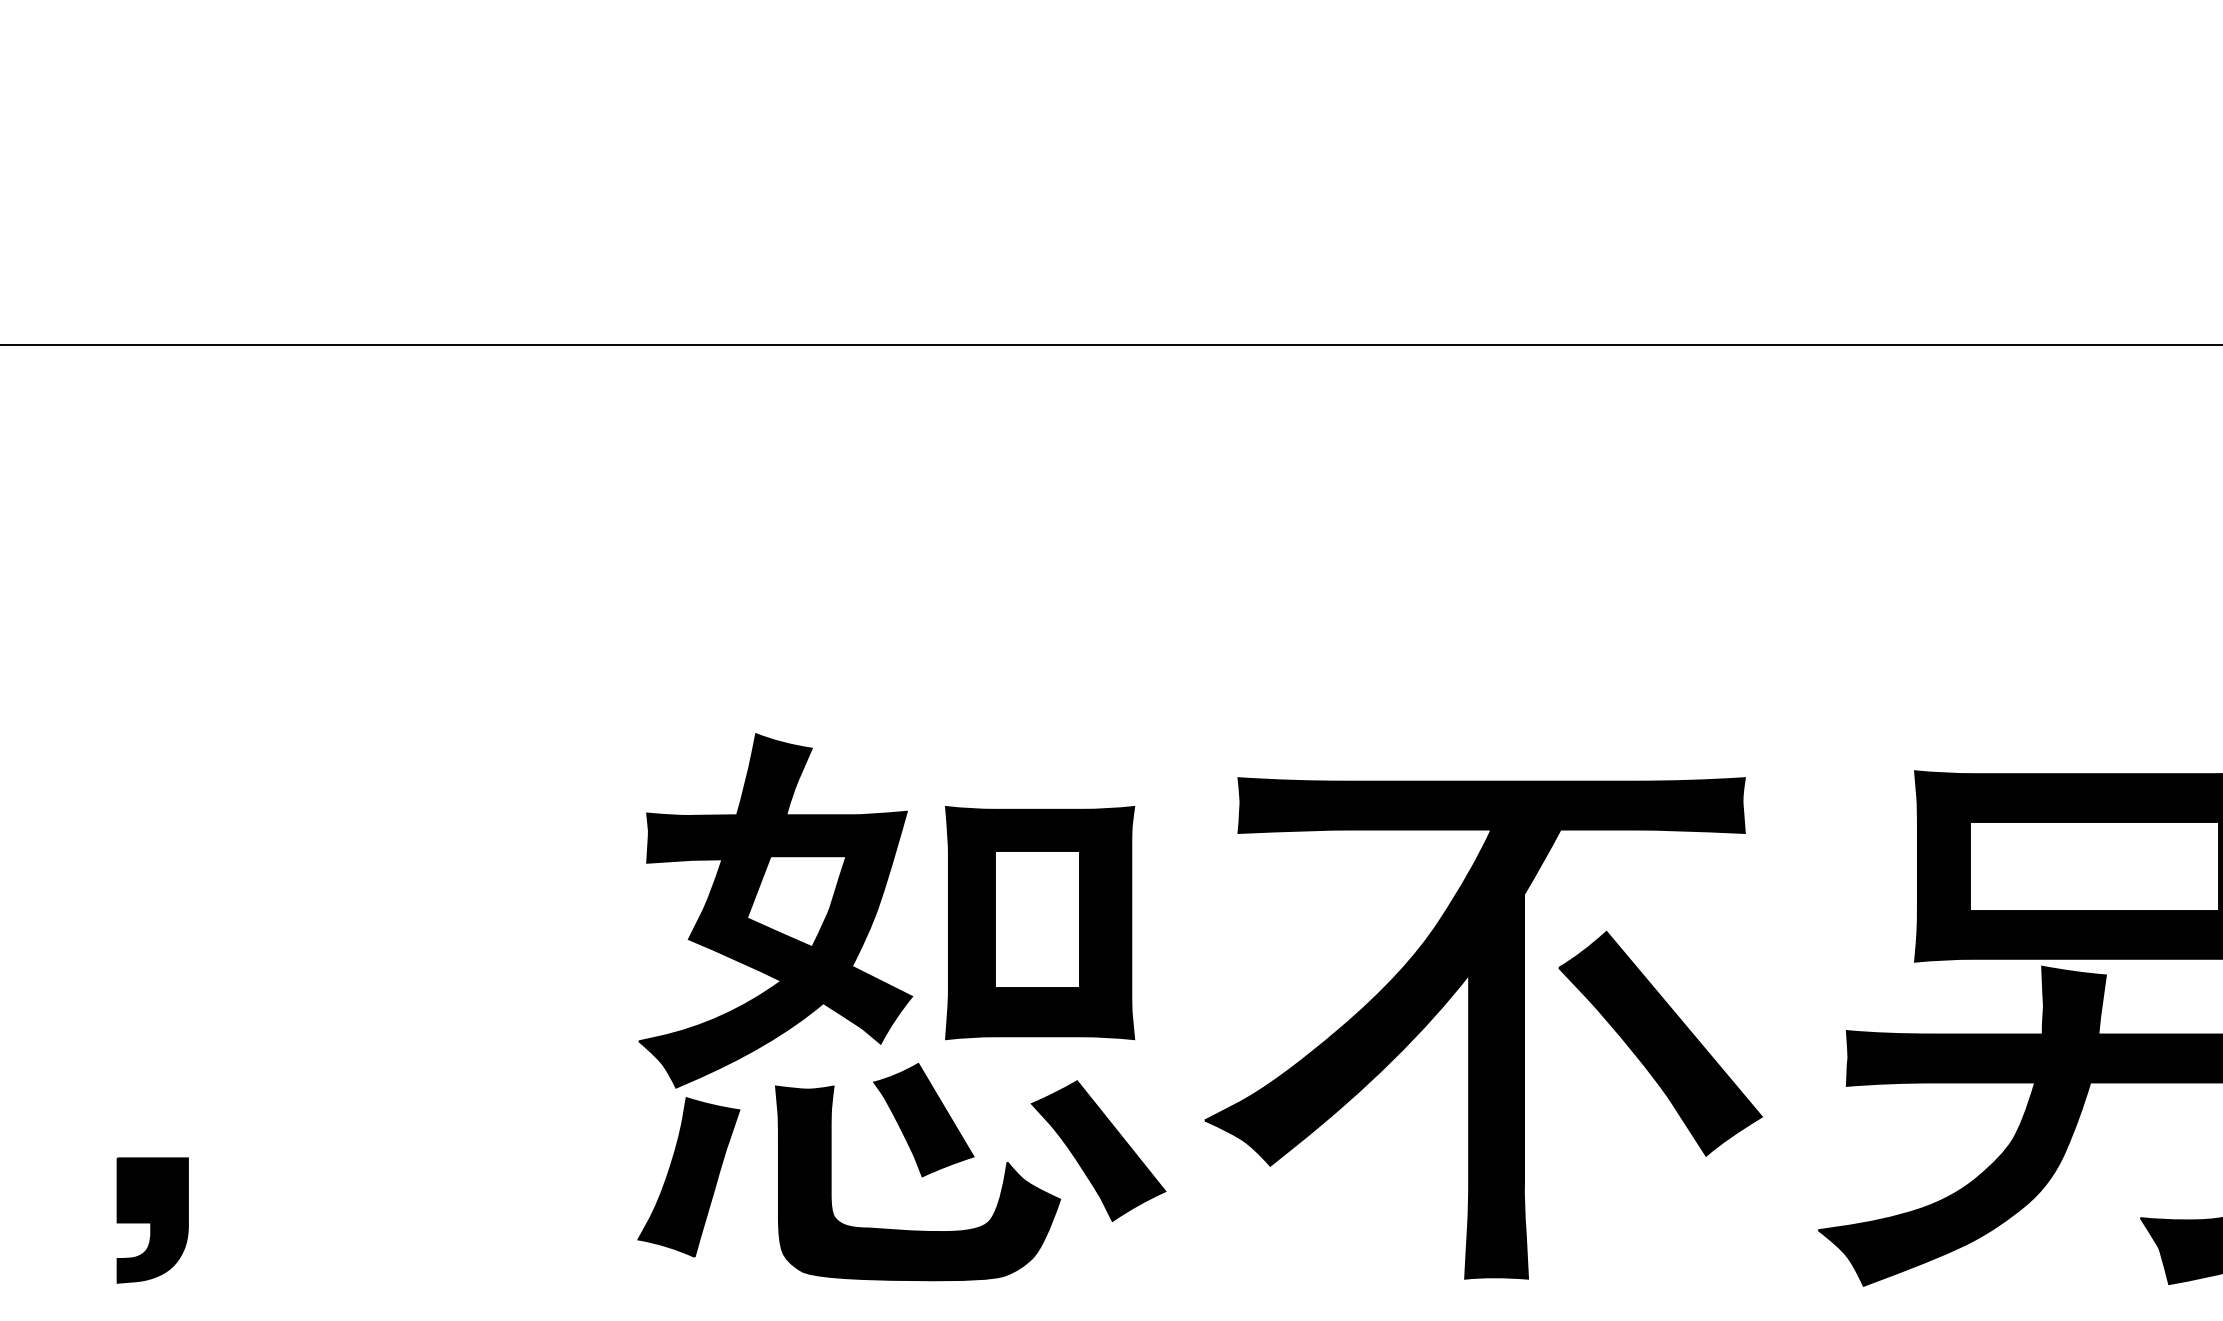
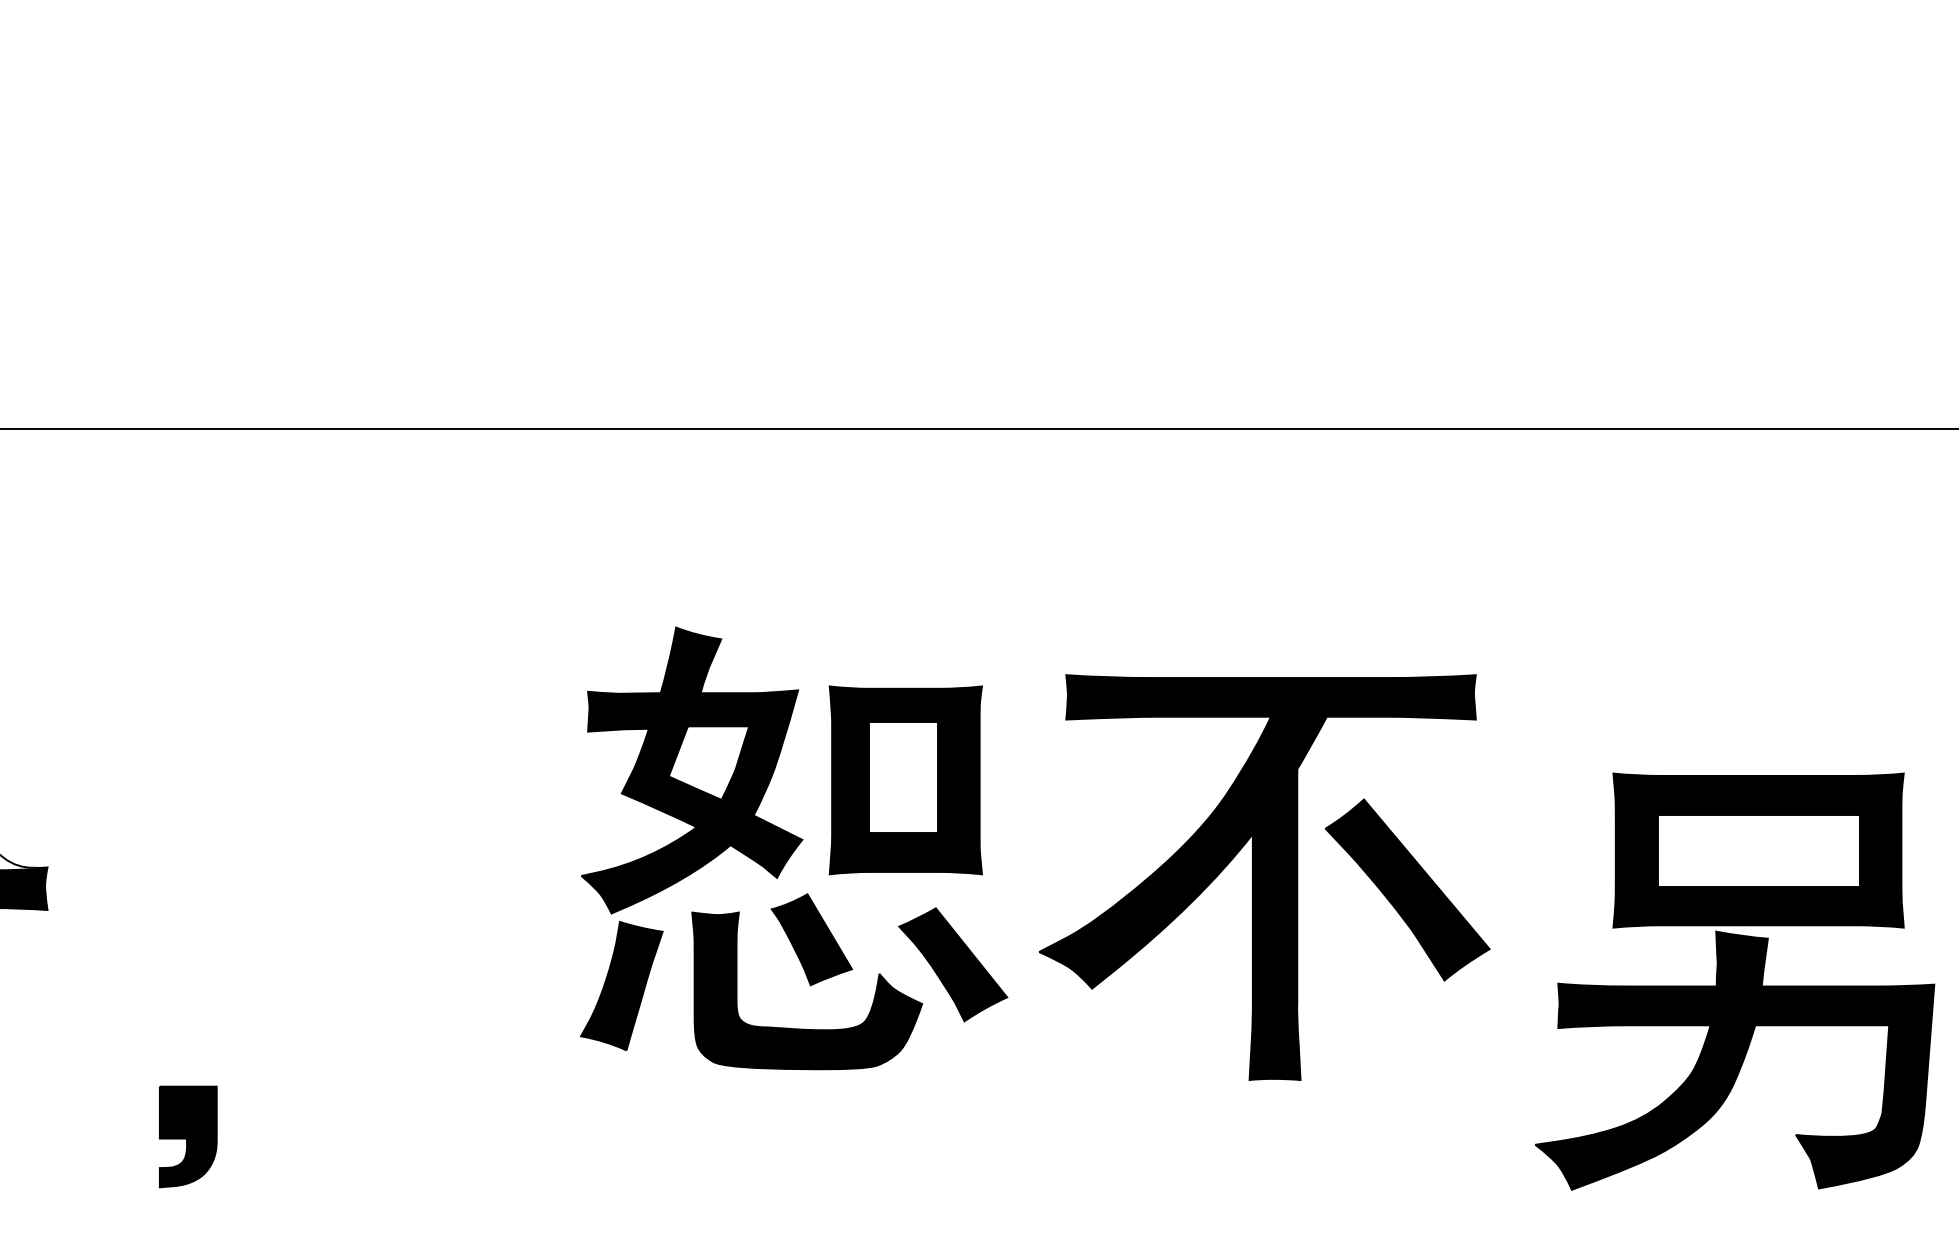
part: (901, 1007) -> (793, 848), moved
part: (1483, 1028) -> (1264, 877), moved

